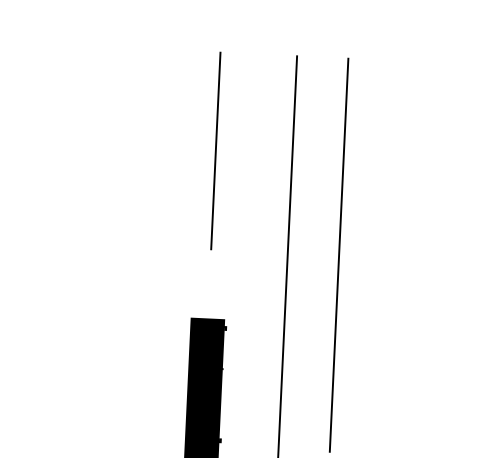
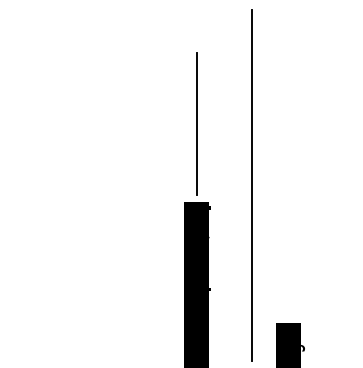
line: (215, 150) -> (196, 123), moved
line: (338, 255) -> (288, 151), removed

